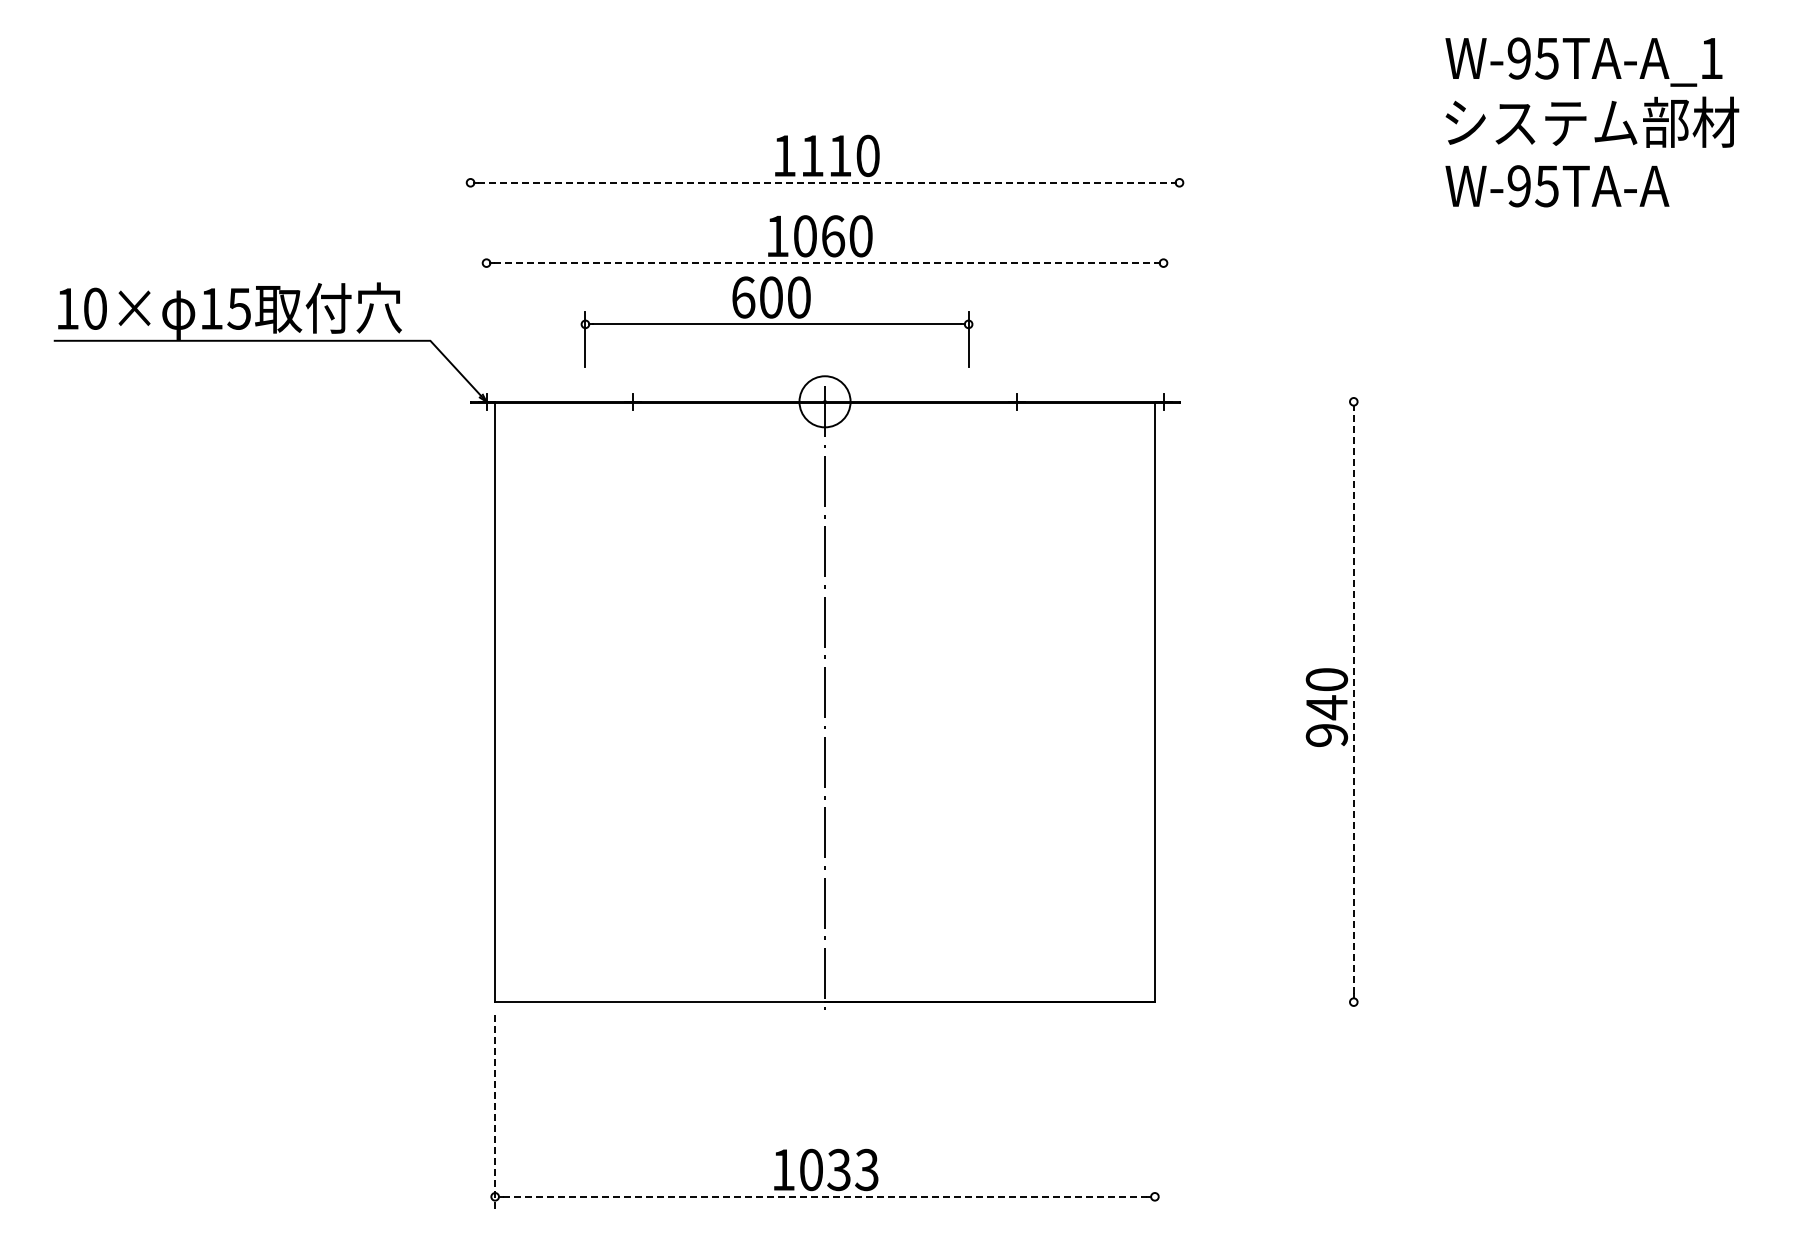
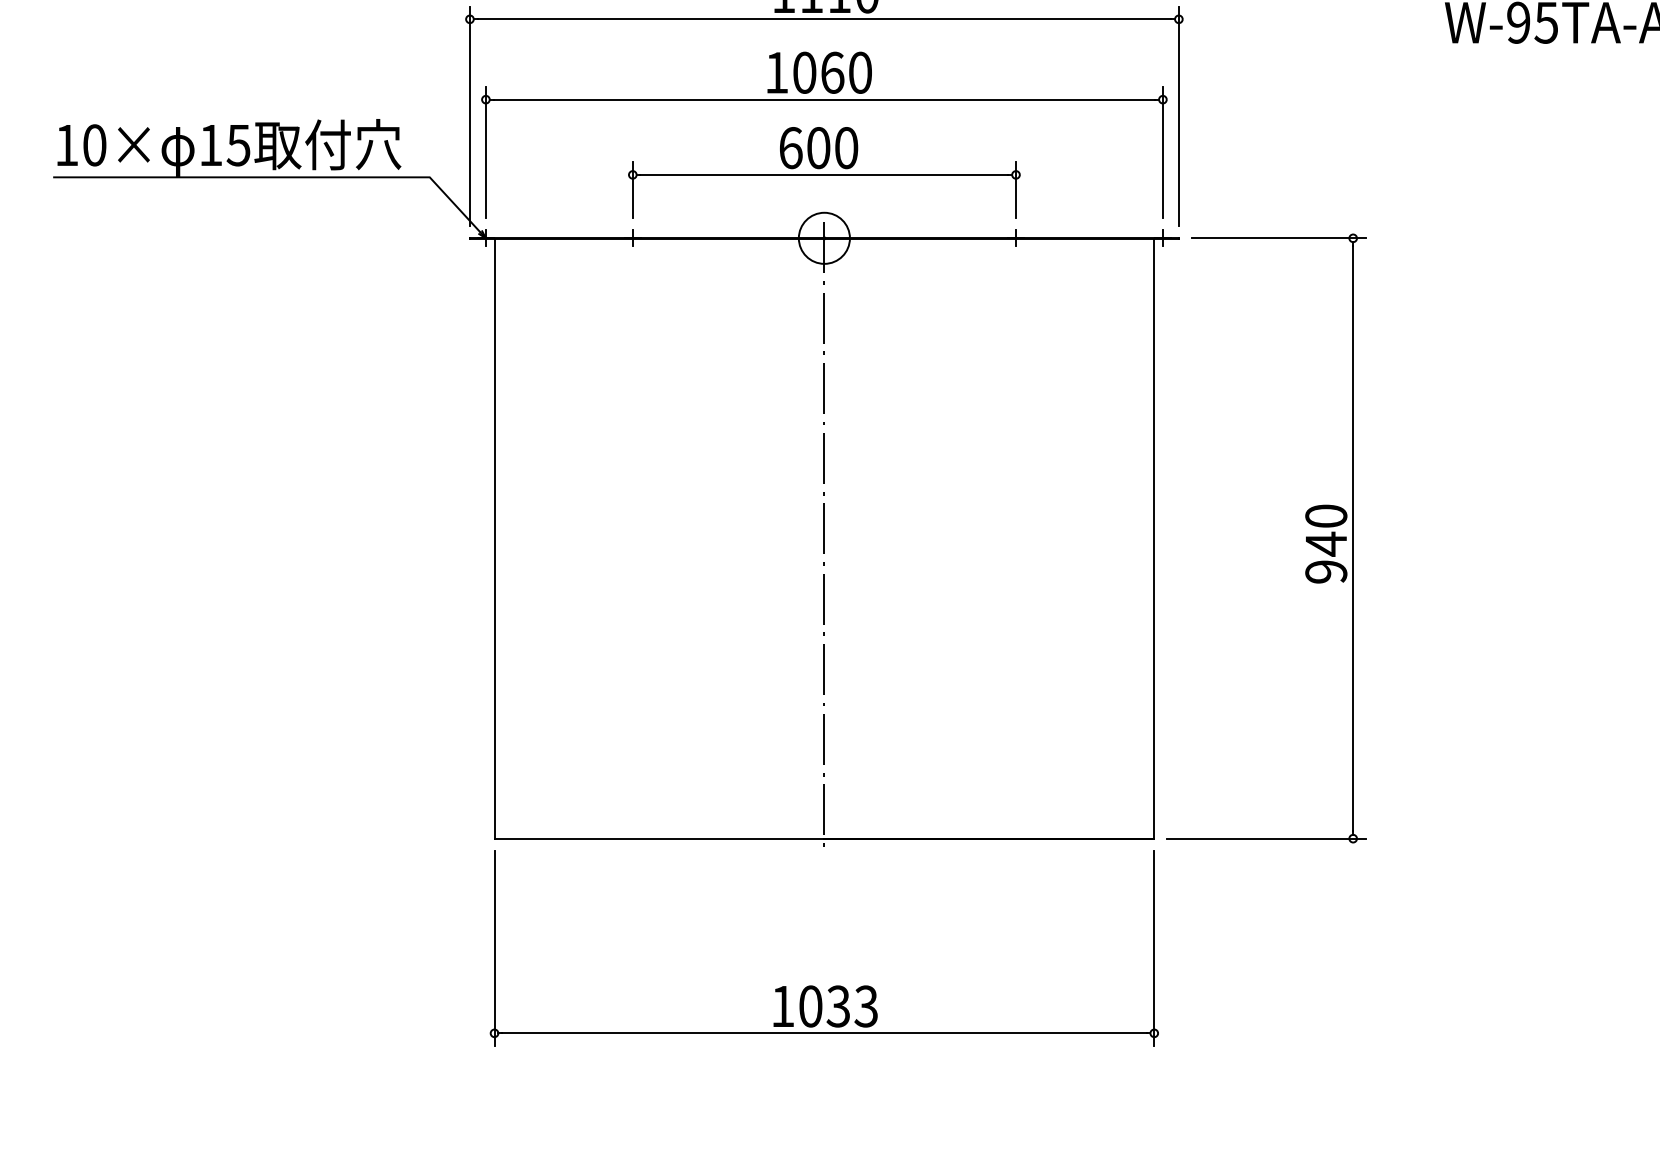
line: (825, 182) -> (824, 19), dashed -> solid
line: (825, 263) -> (824, 100), dashed -> solid
line: (470, 279) -> (469, 116), added
line: (1179, 279) -> (1178, 116), added
line: (486, 315) -> (485, 152), added
line: (1163, 315) -> (1162, 152), added
part: (776, 321) -> (823, 172), moved
line: (1279, 401) -> (1278, 238), added
line: (1353, 701) -> (1352, 538), dashed -> solid
line: (1266, 1002) -> (1265, 839), added
line: (1154, 1111) -> (1153, 948), added
line: (495, 1112) -> (494, 949), dashed -> solid
line: (825, 1196) -> (824, 1033), dashed -> solid

